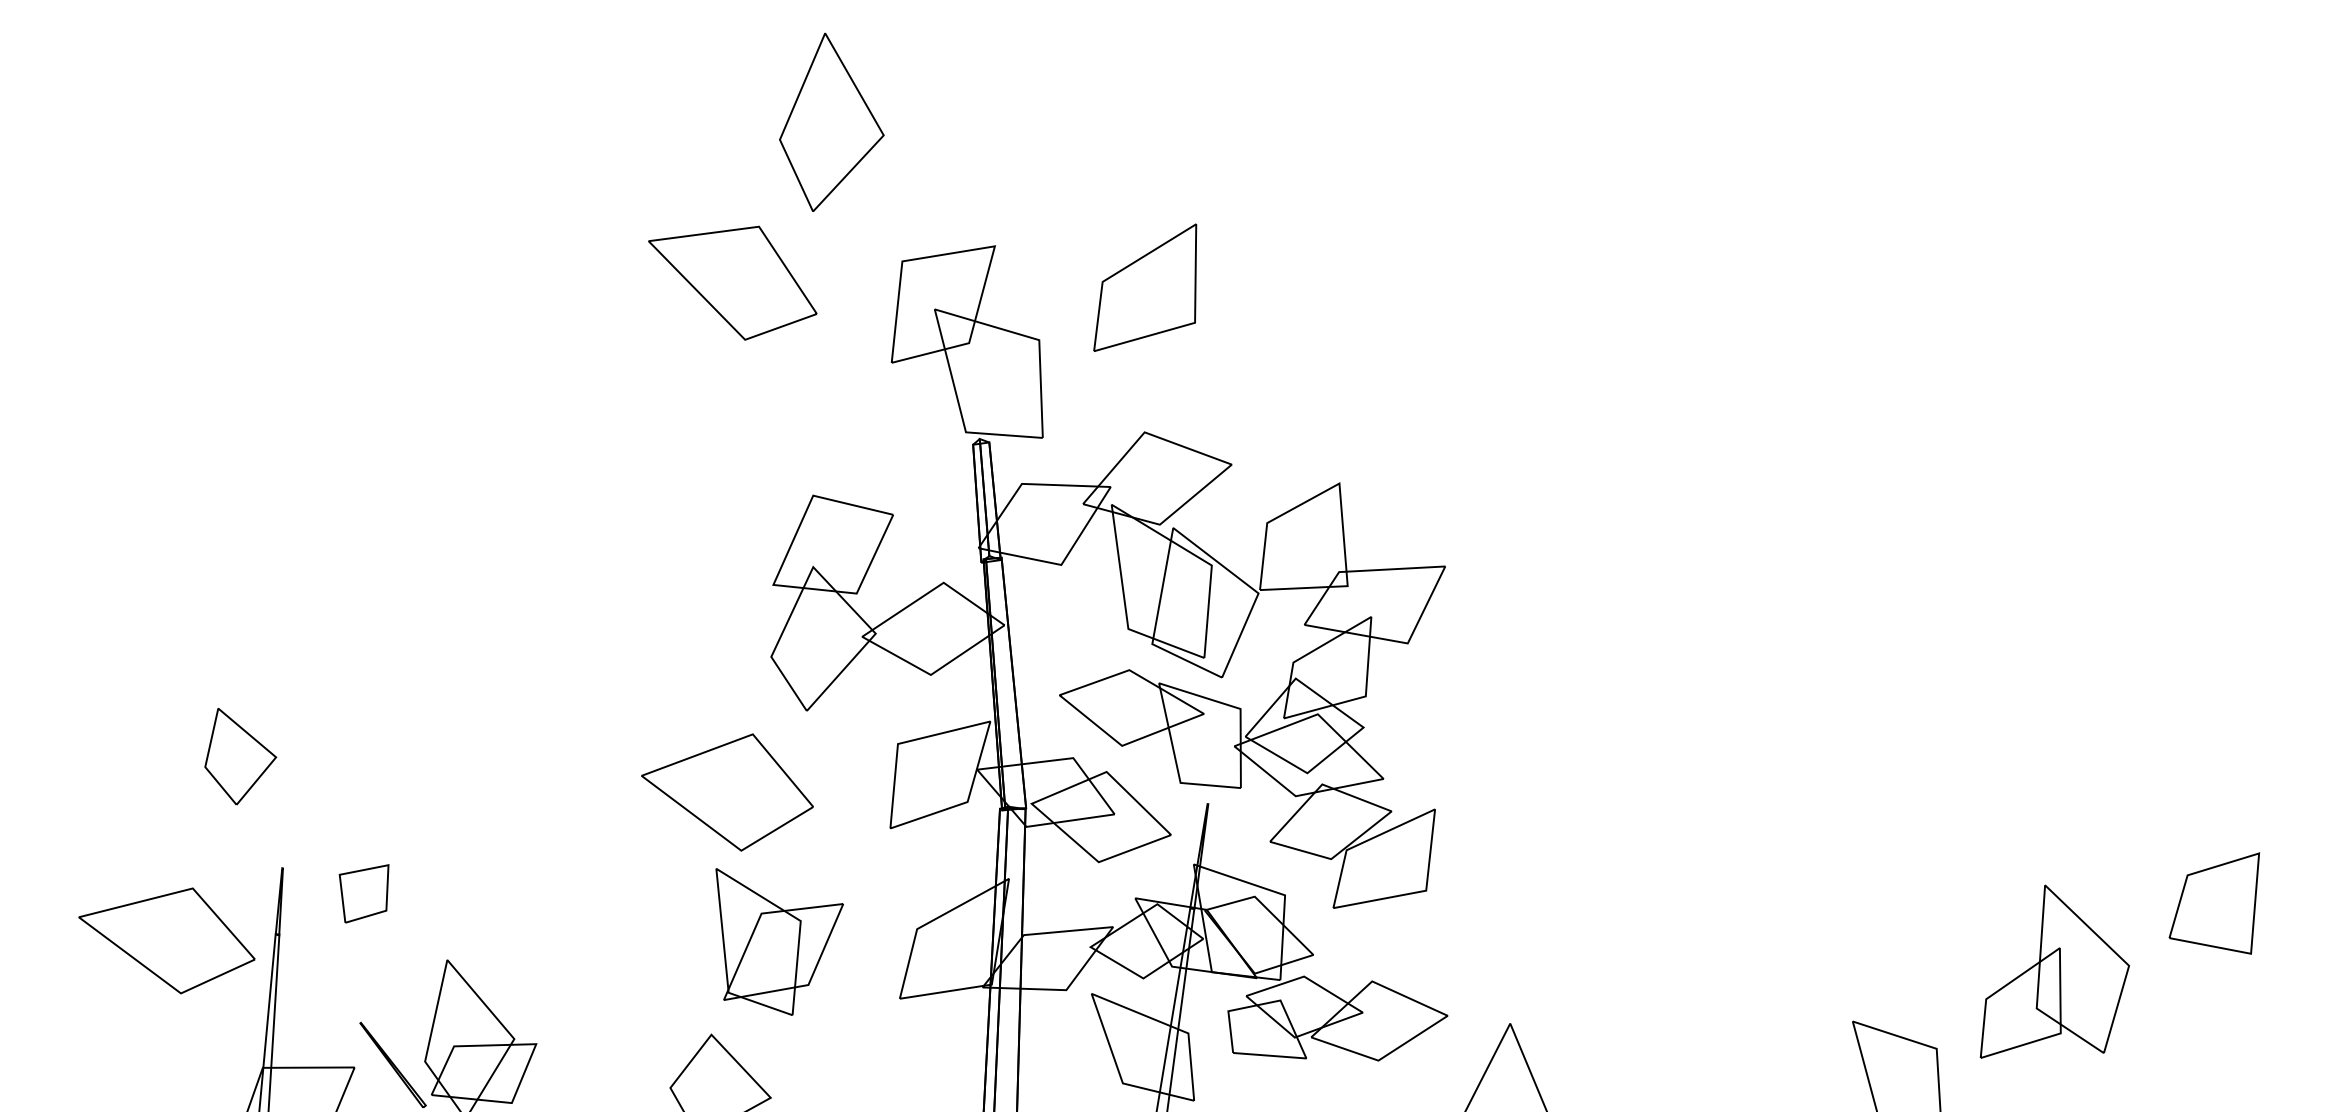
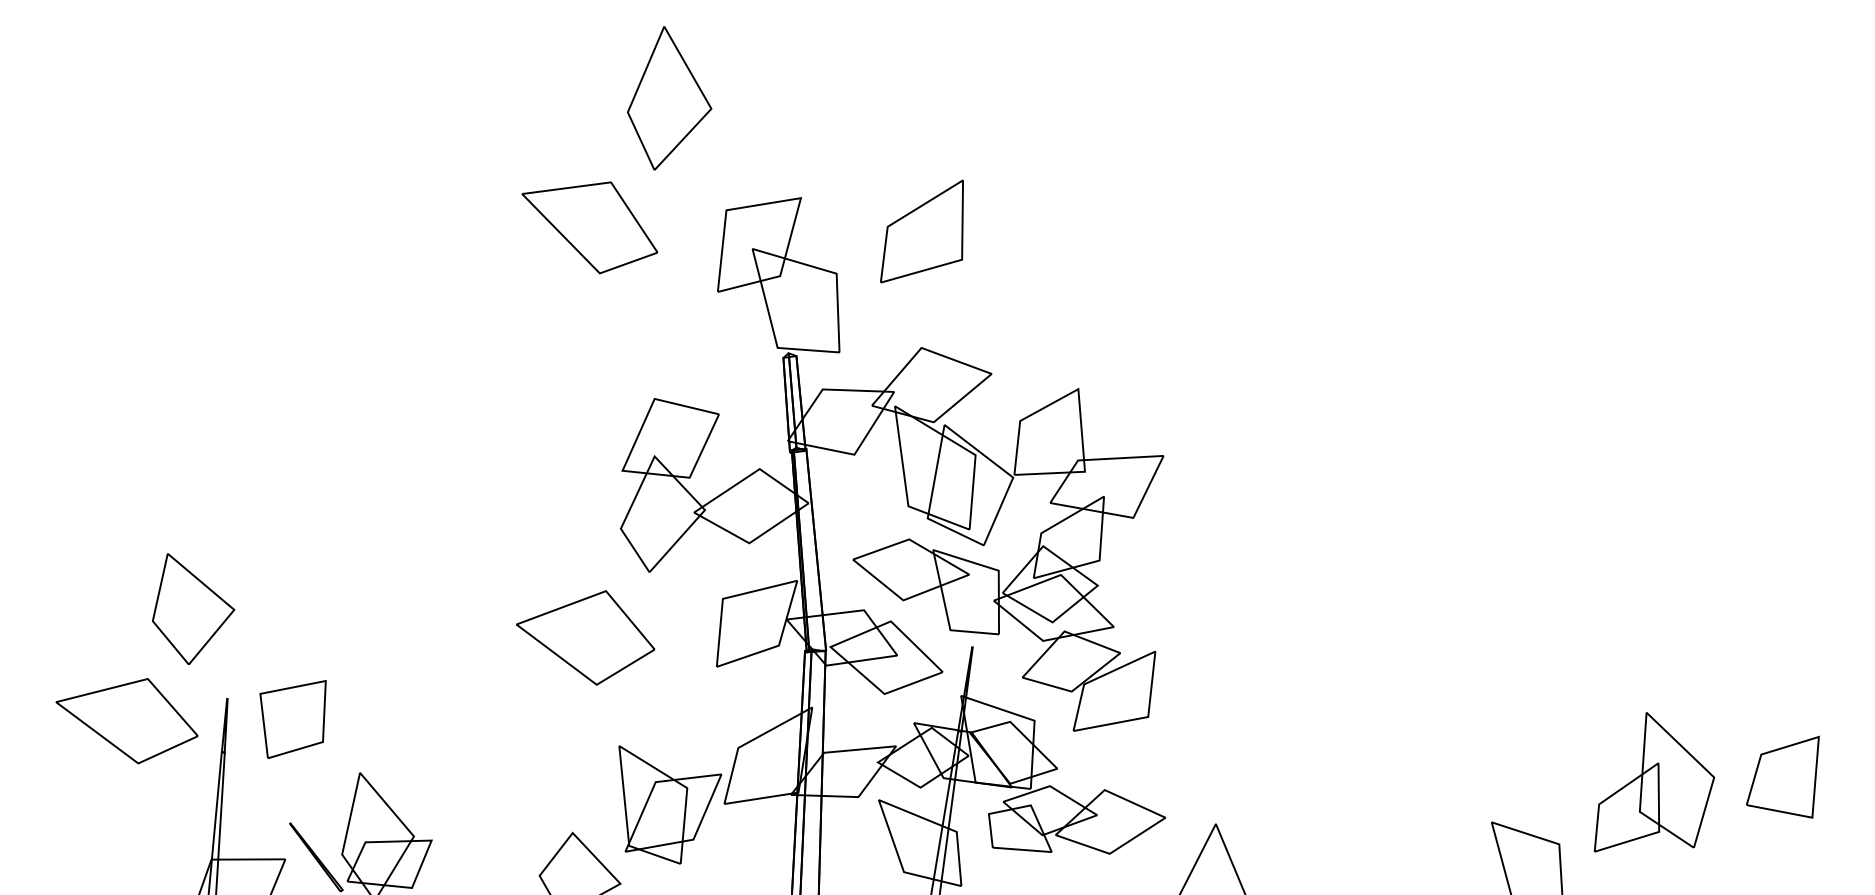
part: (240, 756) -> (193, 608), size x1.43
part: (363, 893) -> (292, 719), size x1.67
part: (2214, 903) -> (1782, 777), moved
part: (166, 940) -> (126, 720), moved
part: (779, 941) -> (670, 804), moved

